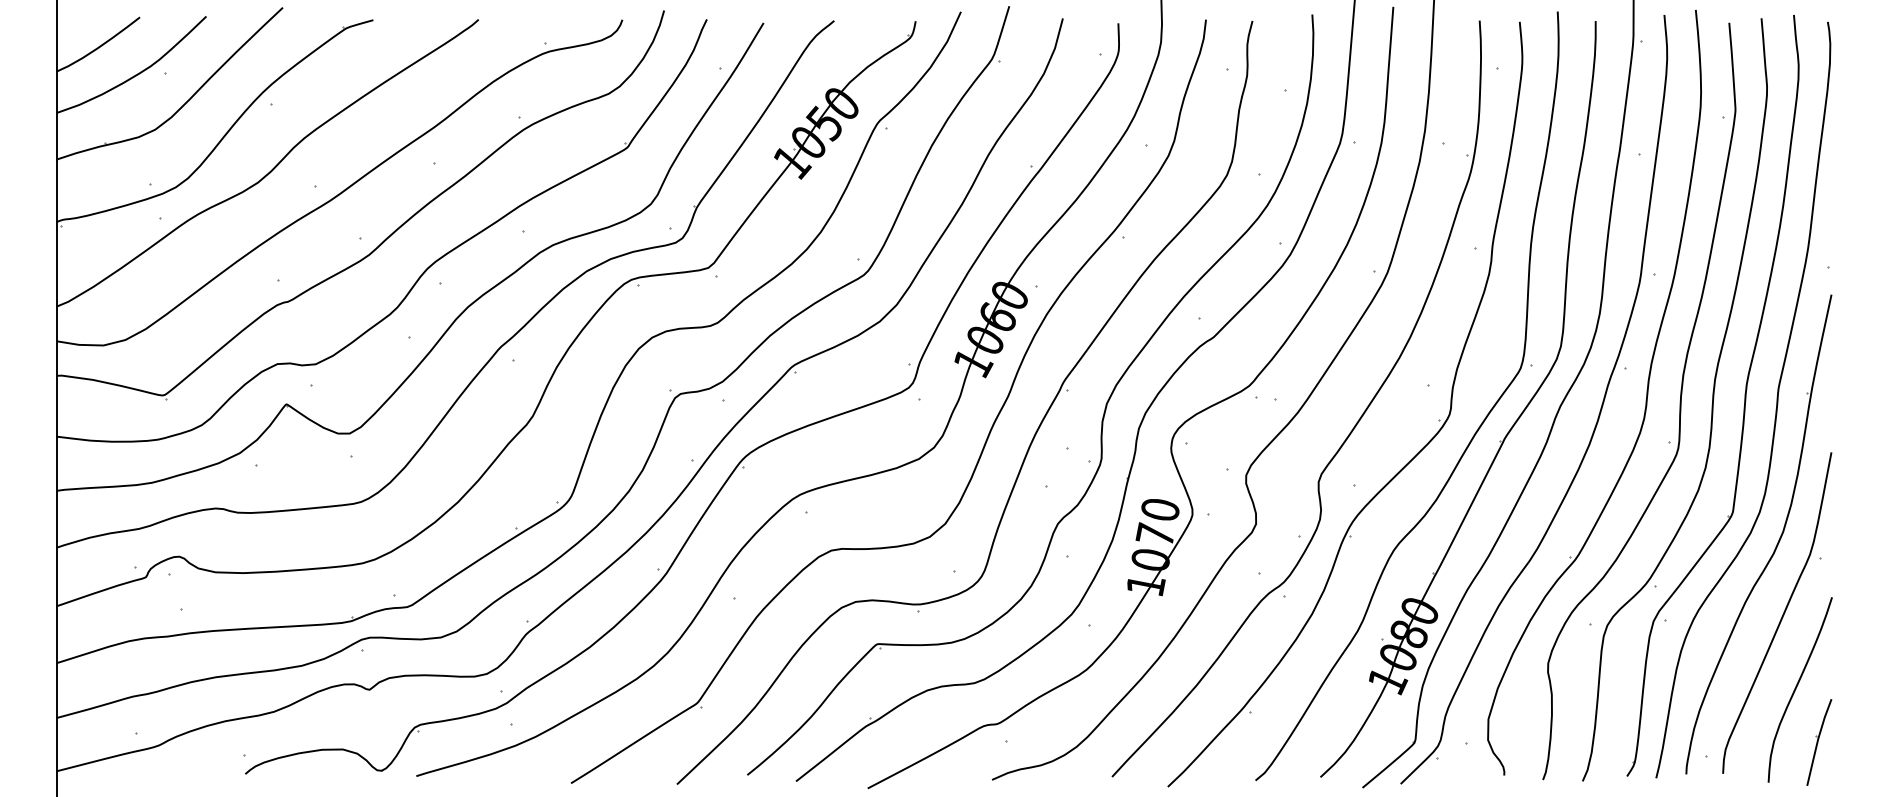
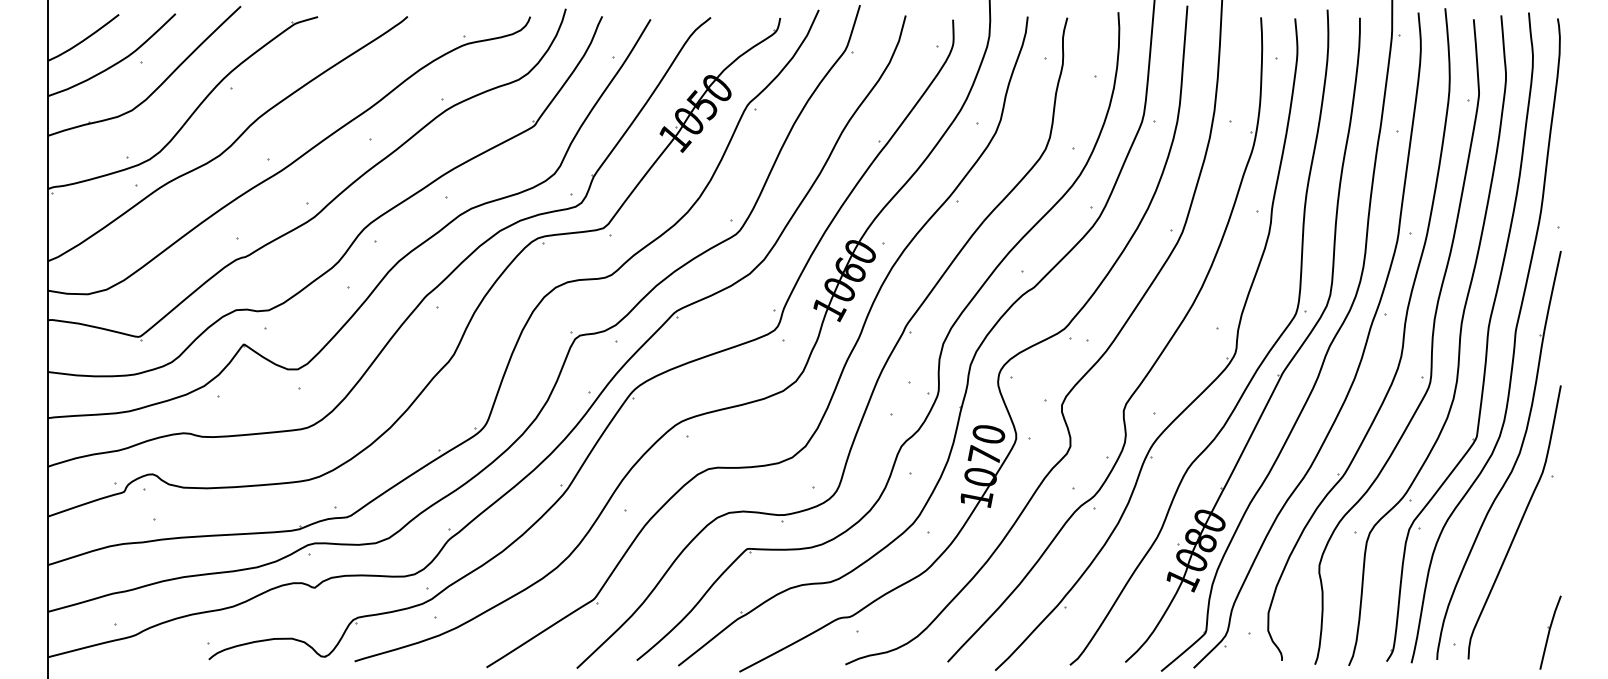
curve: (1797, 687) -> (1531, 585), removed

